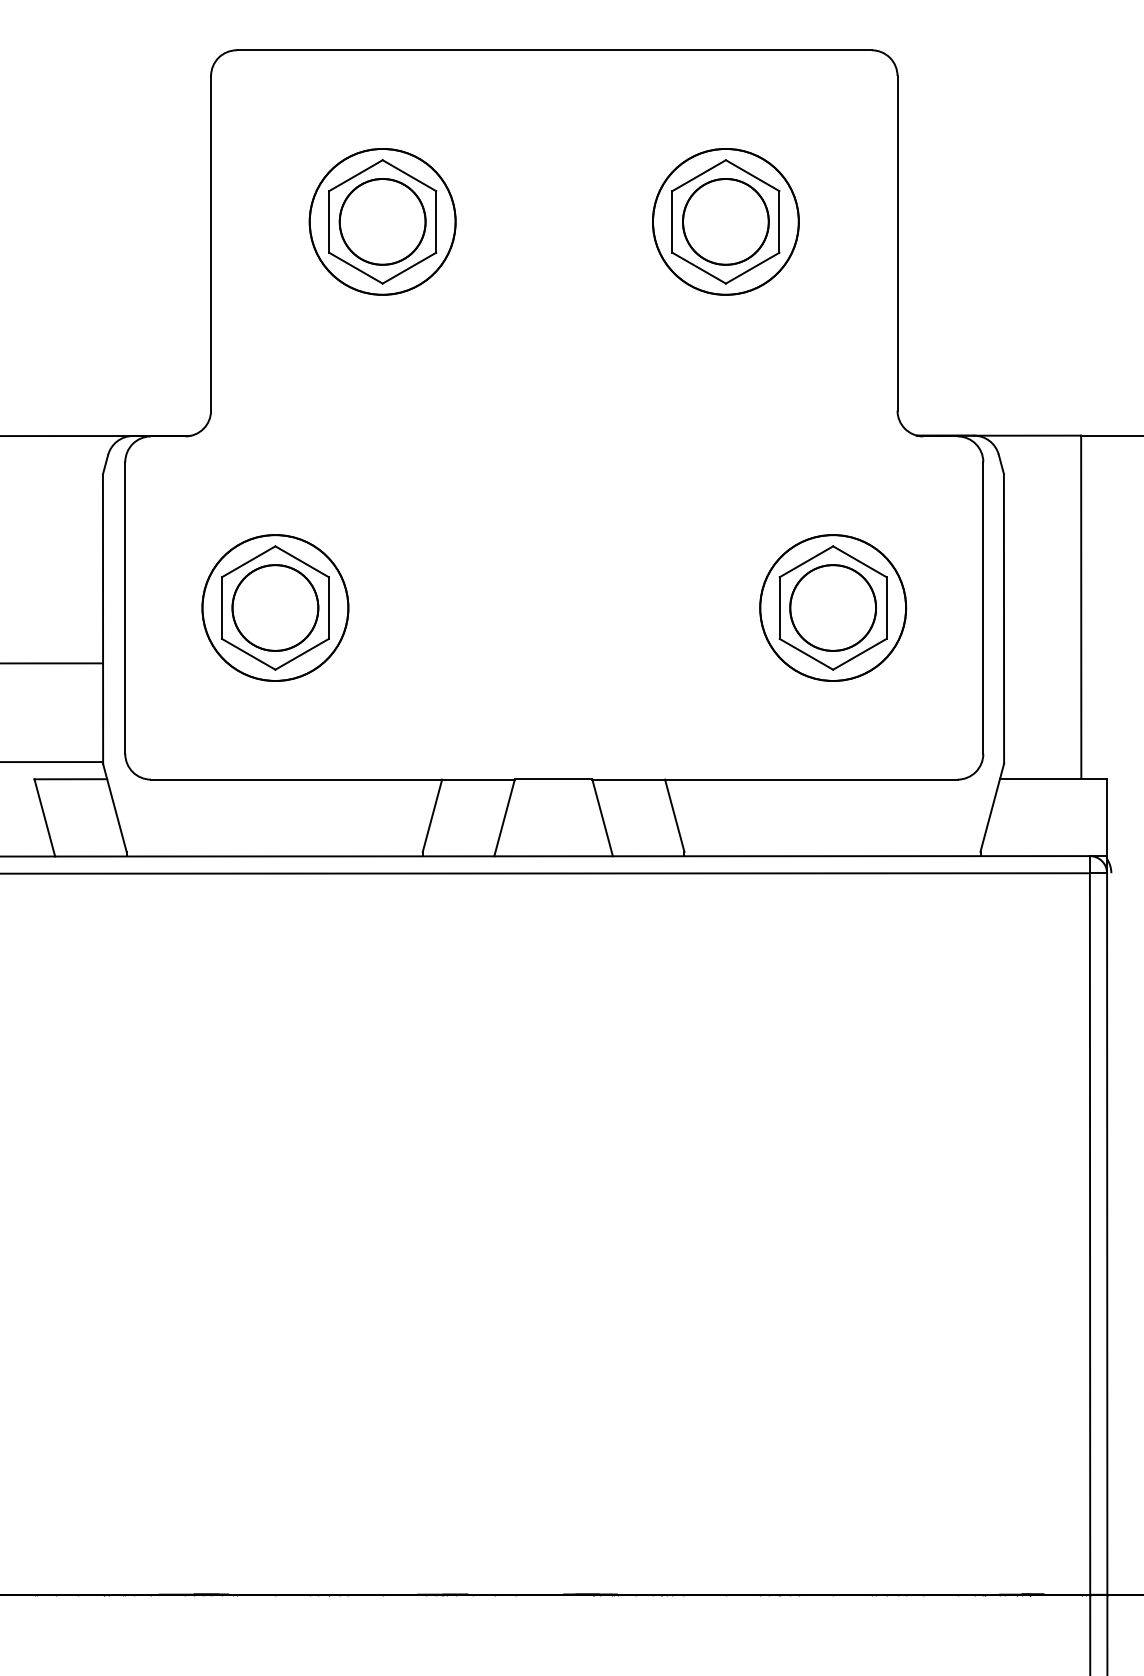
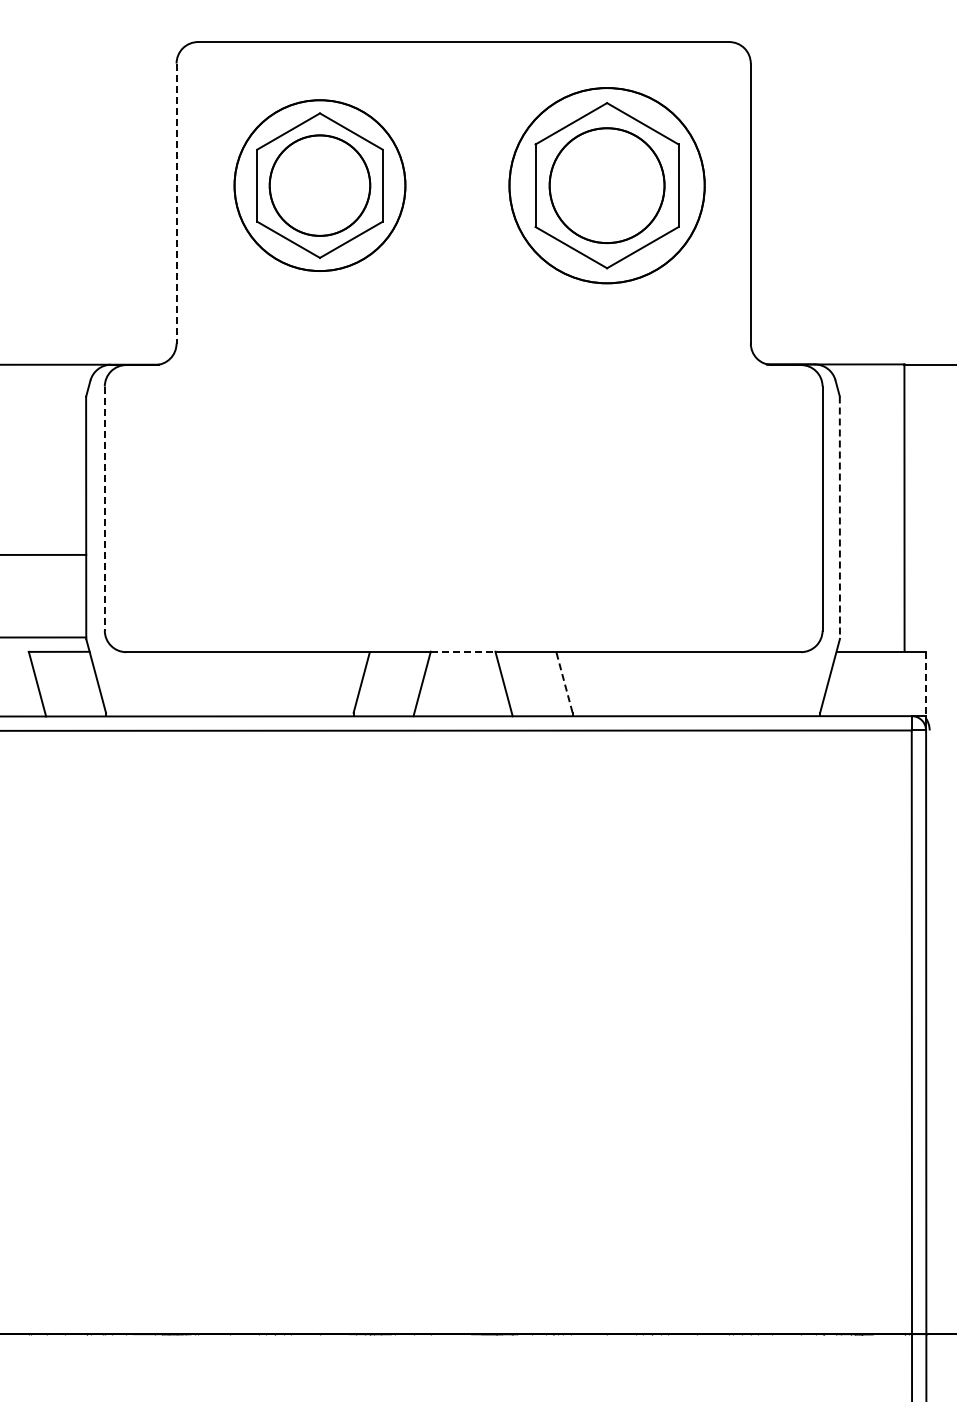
part: (383, 221) -> (320, 185), size x1.4
part: (726, 221) -> (607, 185), size x1.6
line: (210, 243) -> (176, 203), solid -> dashed
part: (275, 607) -> (230, 508), removed
part: (832, 607) -> (696, 508), removed
line: (124, 609) -> (104, 509), solid -> dashed
line: (1003, 619) -> (839, 518), solid -> dashed
line: (554, 778) -> (463, 651), solid -> dashed
line: (674, 814) -> (564, 681), solid -> dashed
line: (1107, 818) -> (926, 684), solid -> dashed

